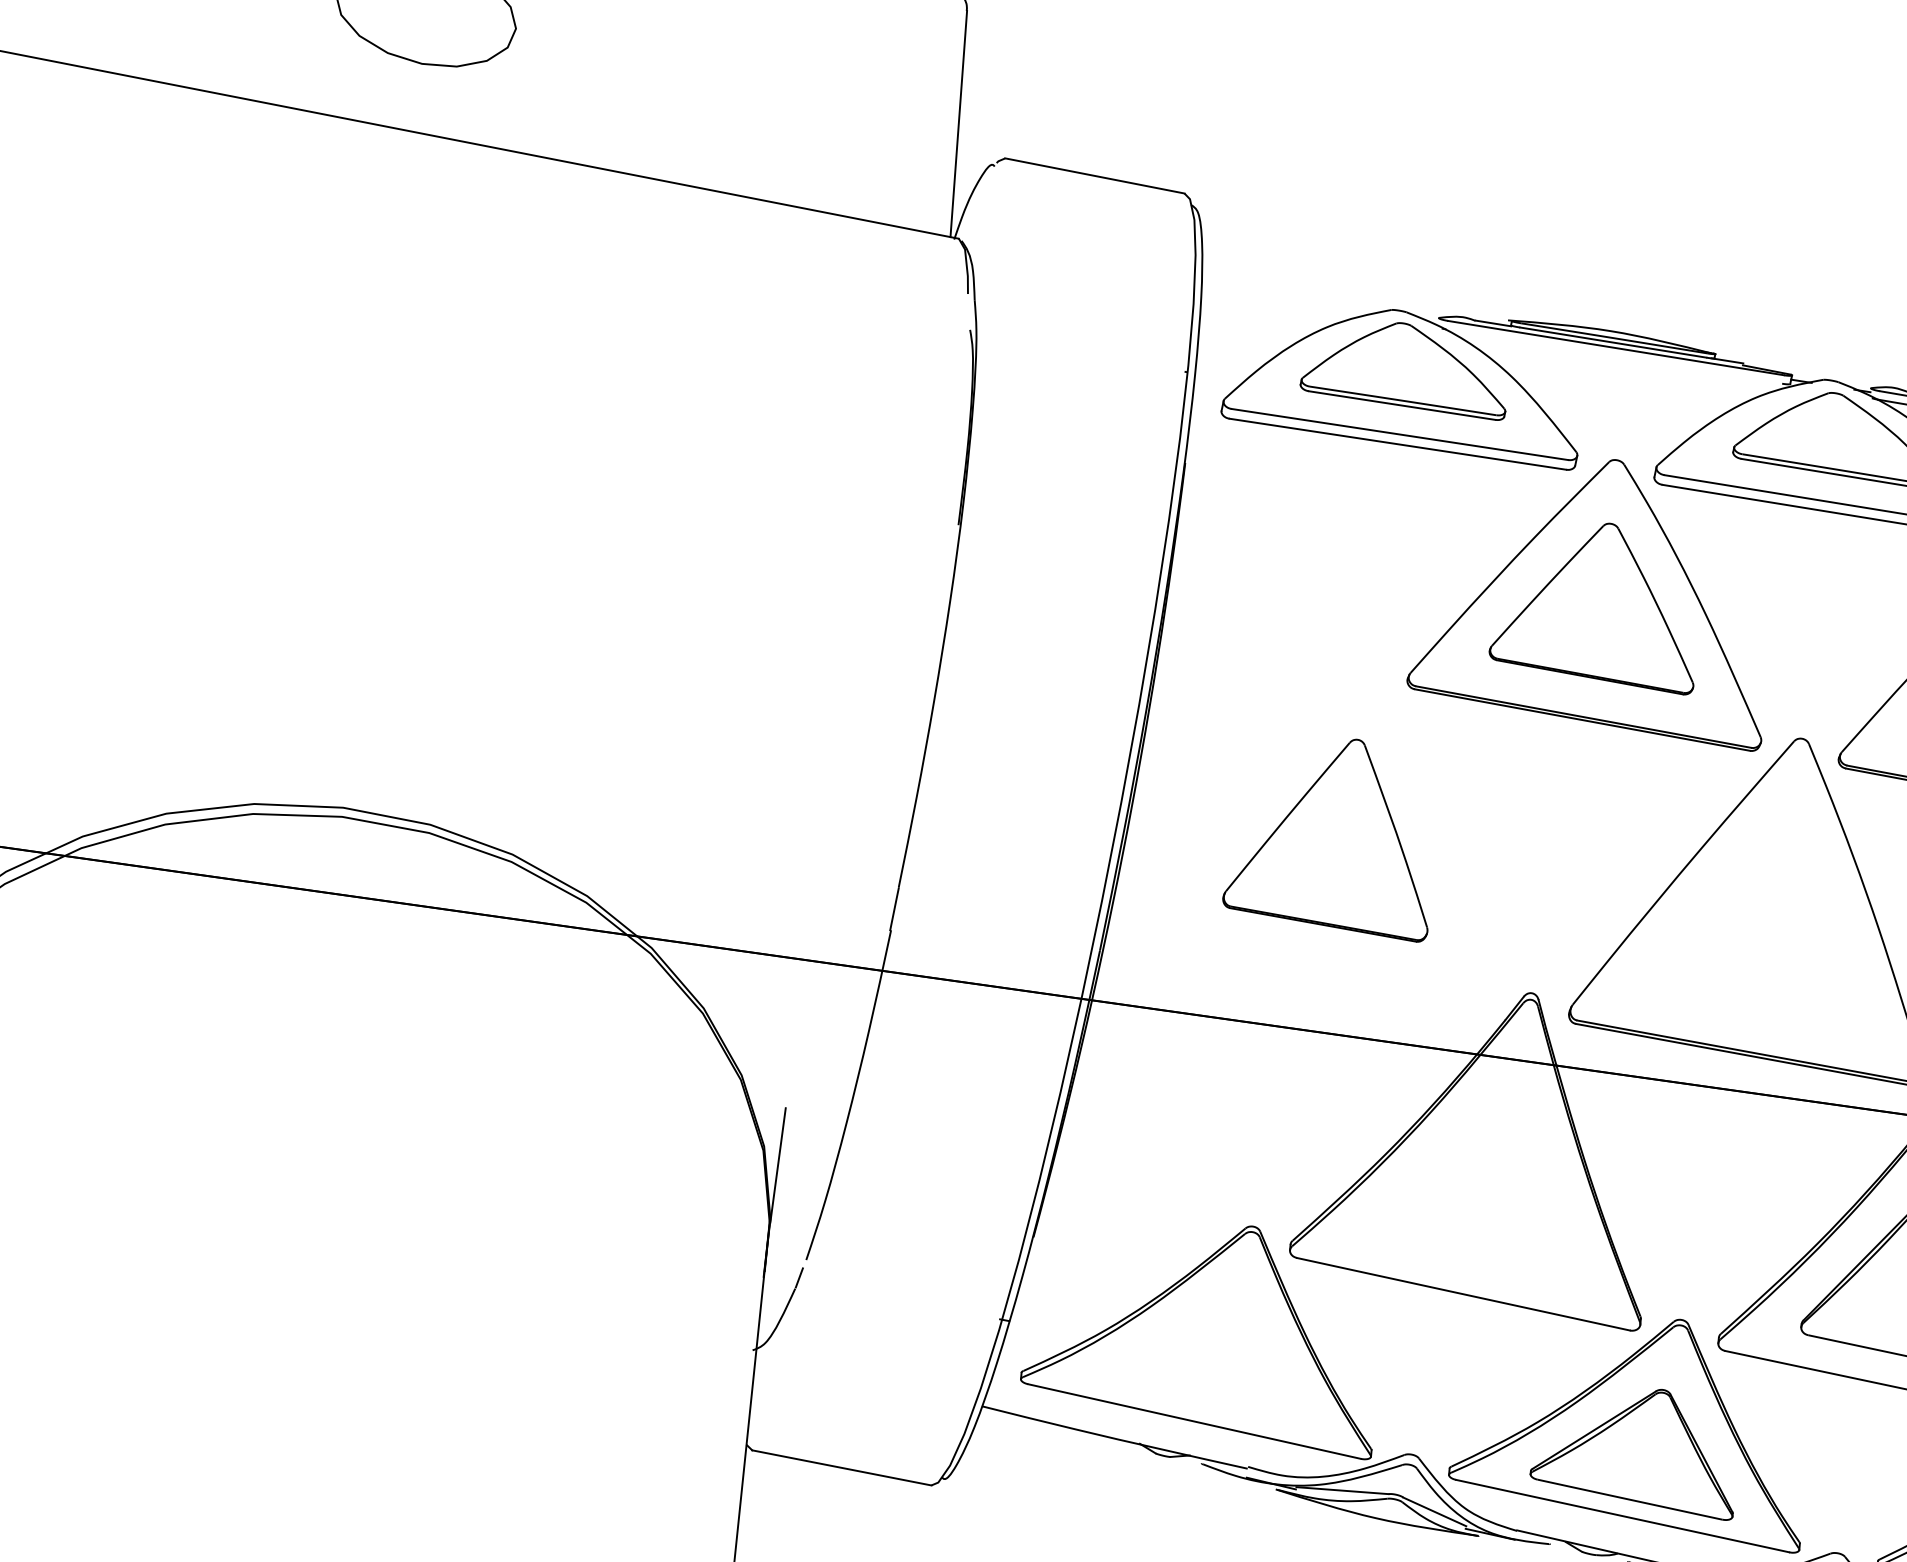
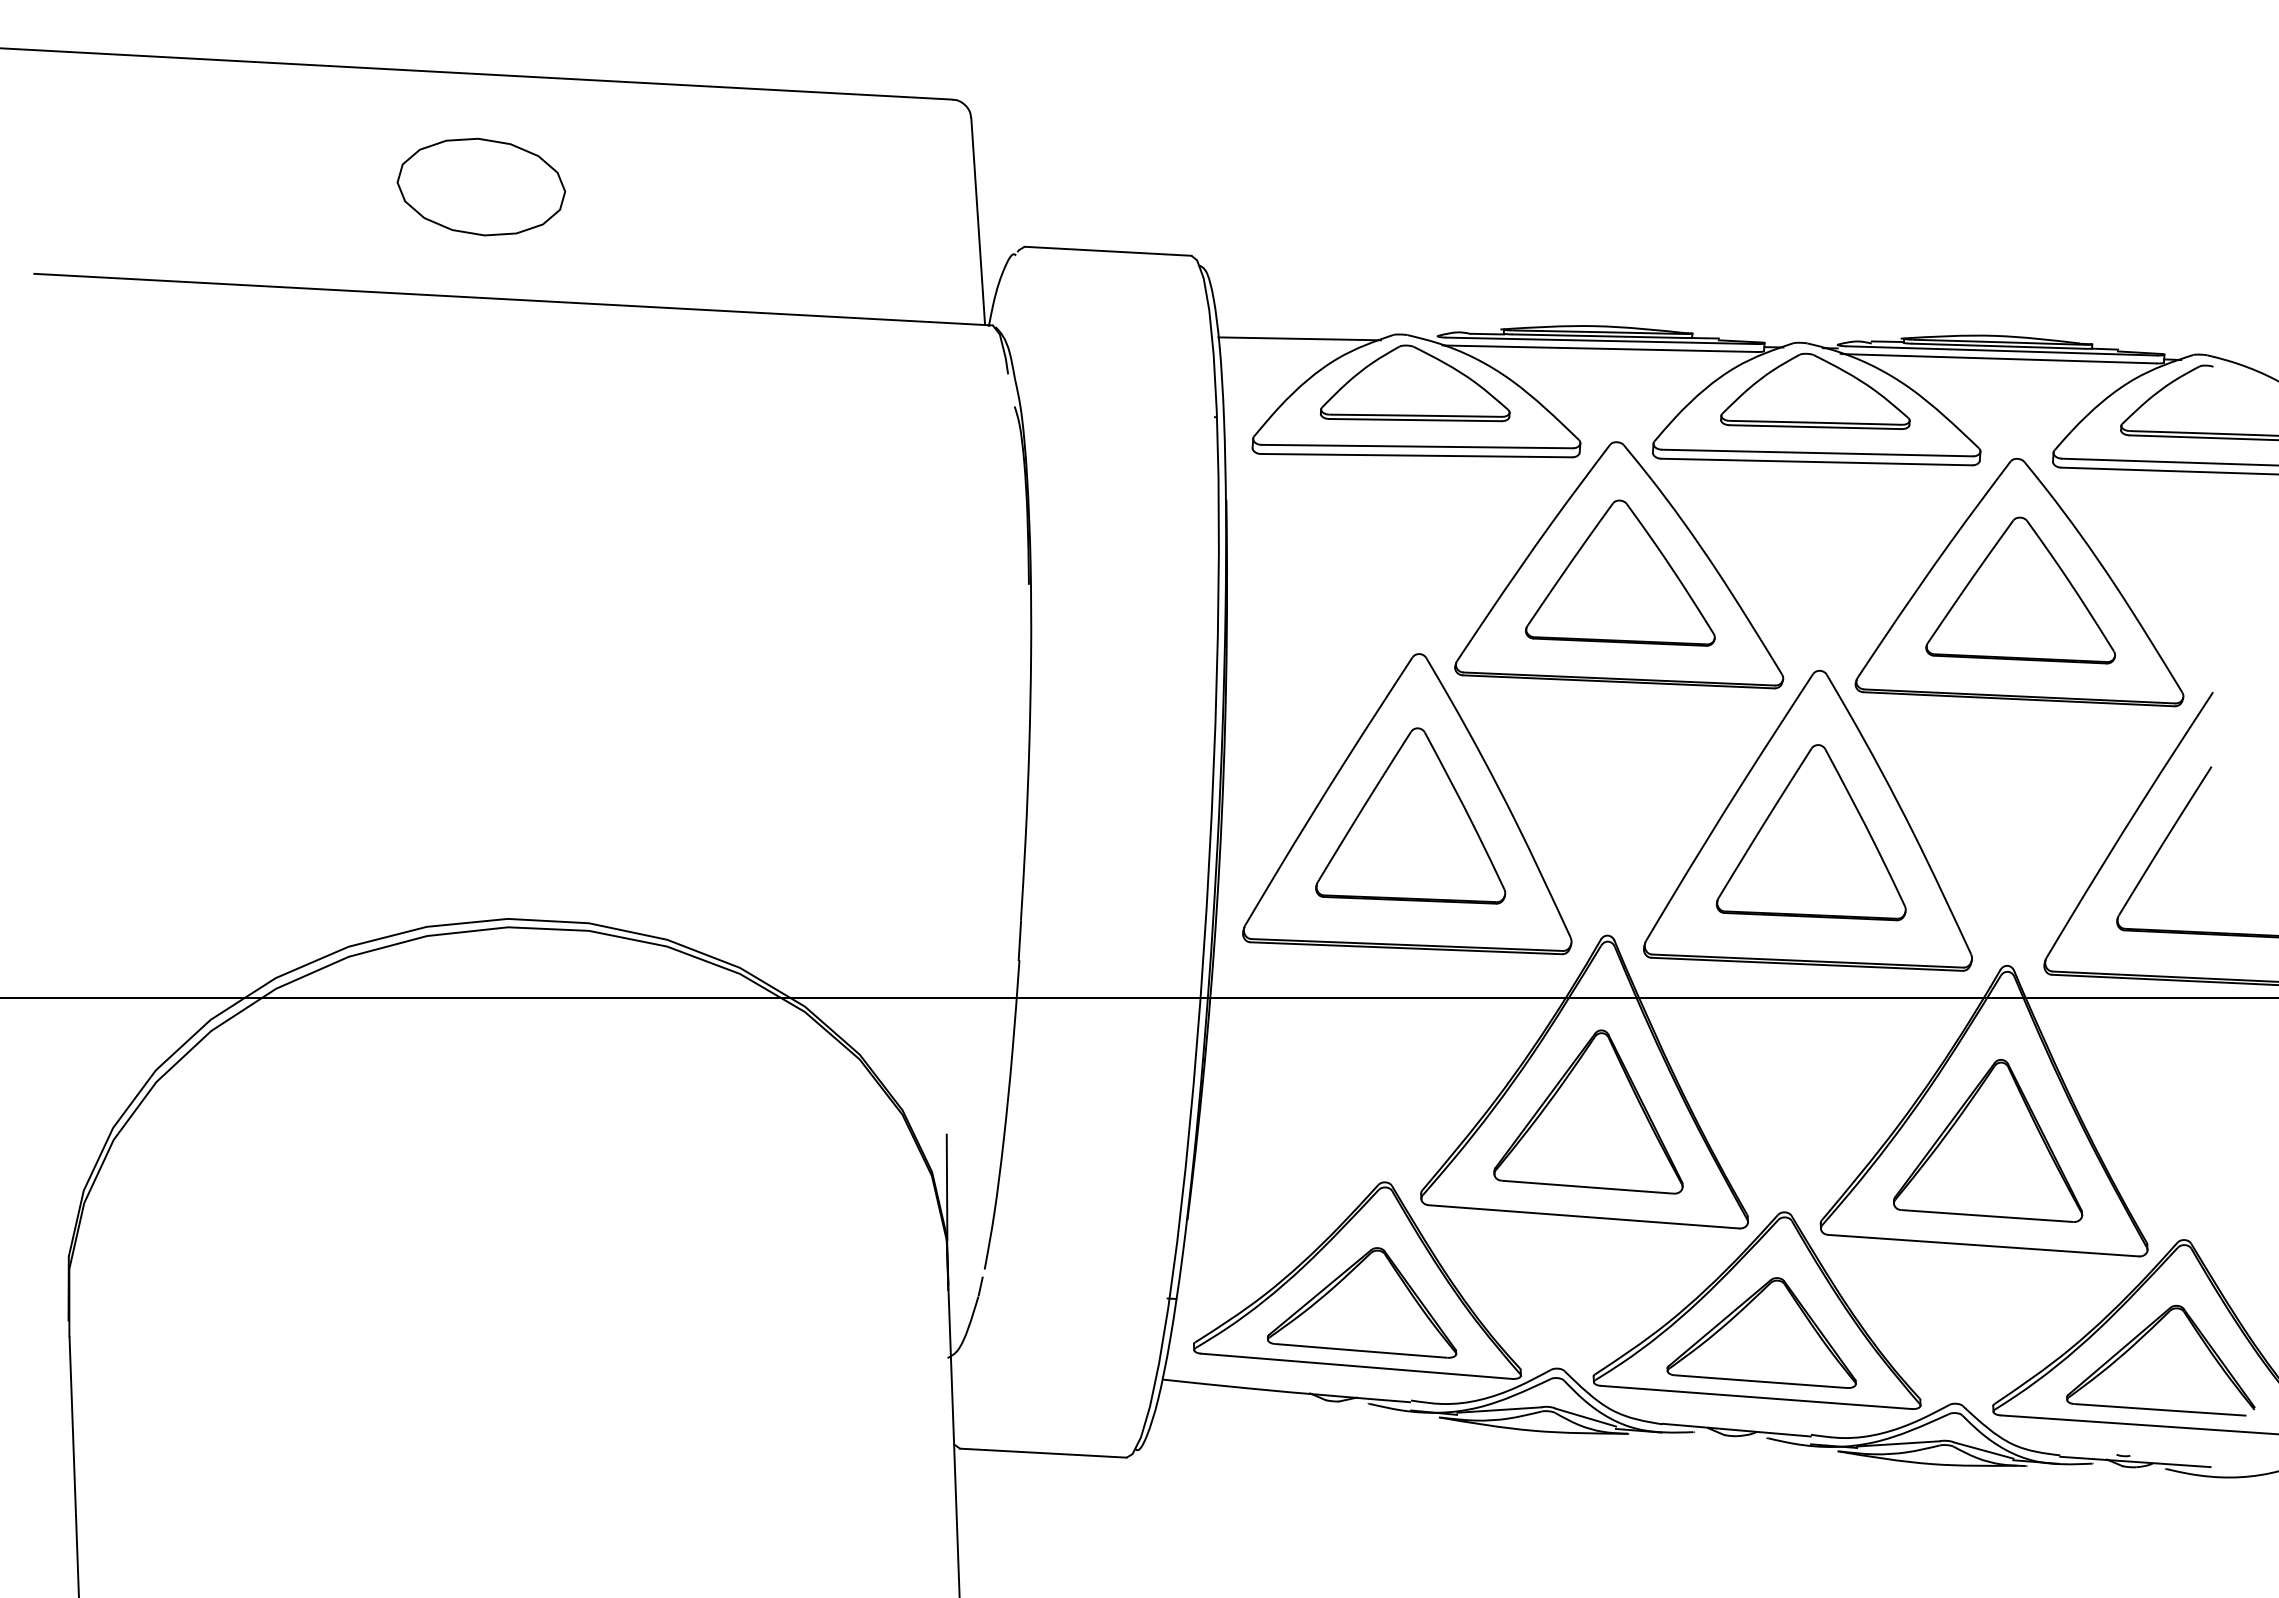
line: (1289, 299) -> (1299, 338), added
line: (1613, 356) -> (1600, 348), added
part: (1335, 820) -> (1407, 804), added
part: (1767, 912) -> (1810, 832), added
part: (1484, 1180) -> (1588, 1111), added
part: (1209, 1353) -> (1361, 1302), added

